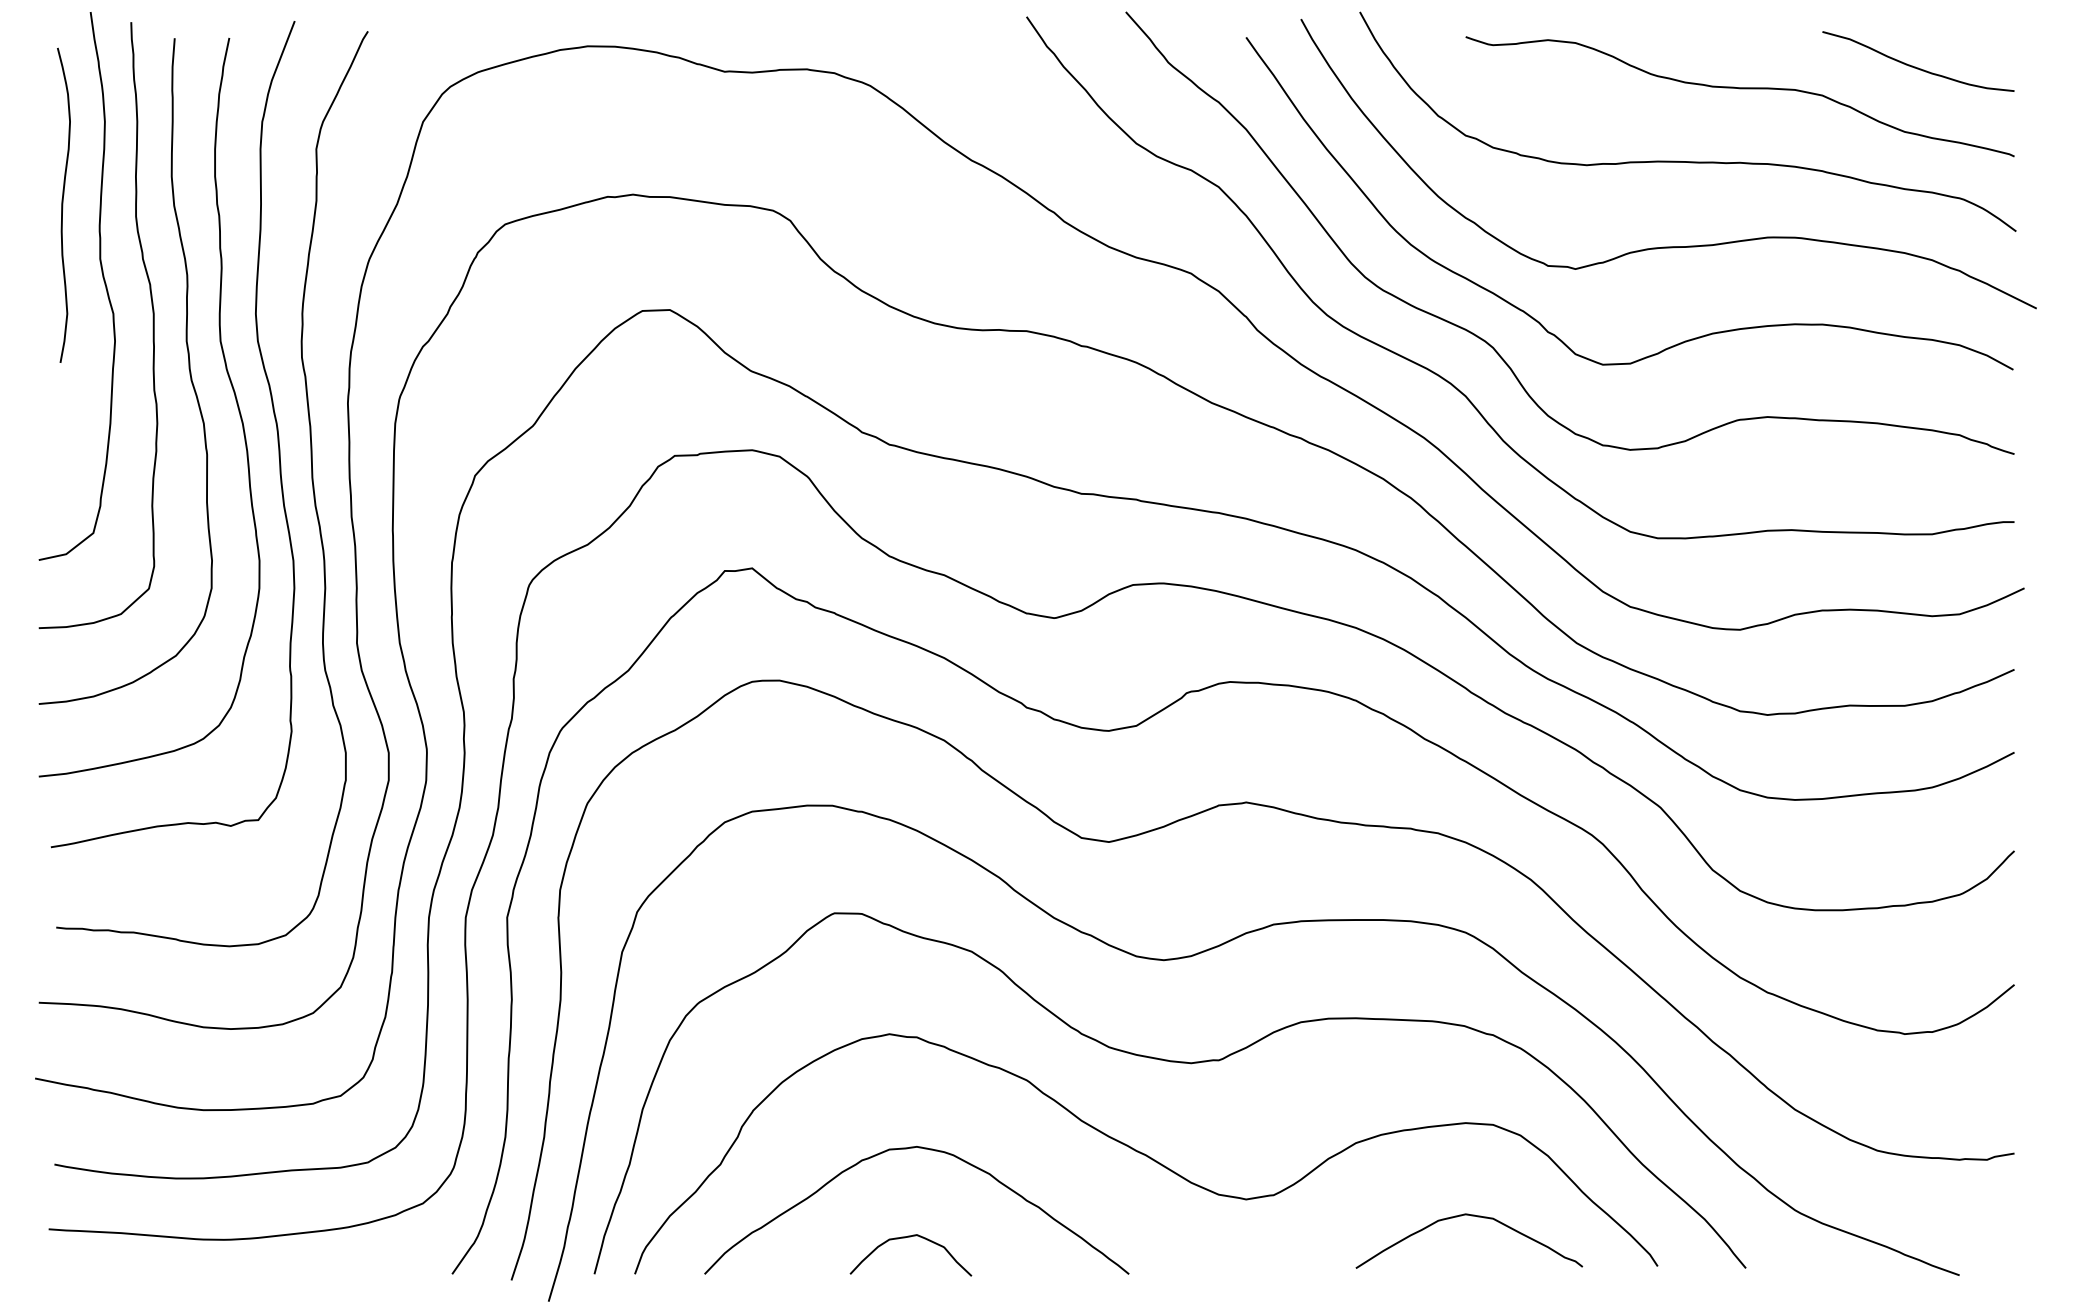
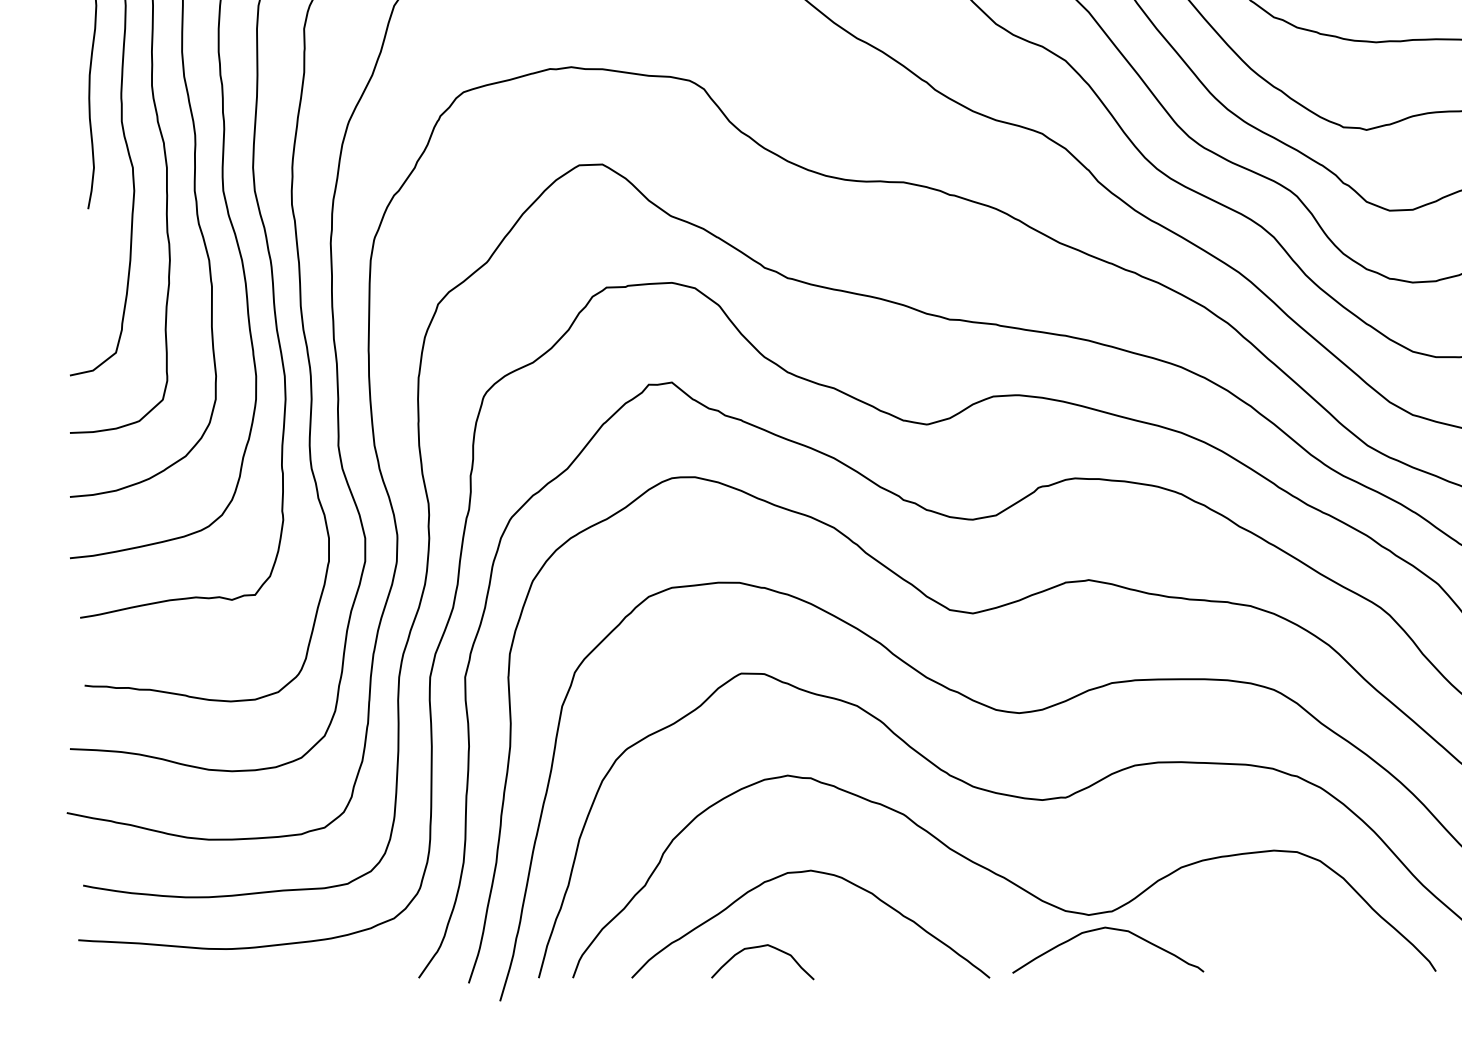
curve: (1471, 1216) -> (1110, 929), moved
curve: (905, 1238) -> (758, 947), moved

